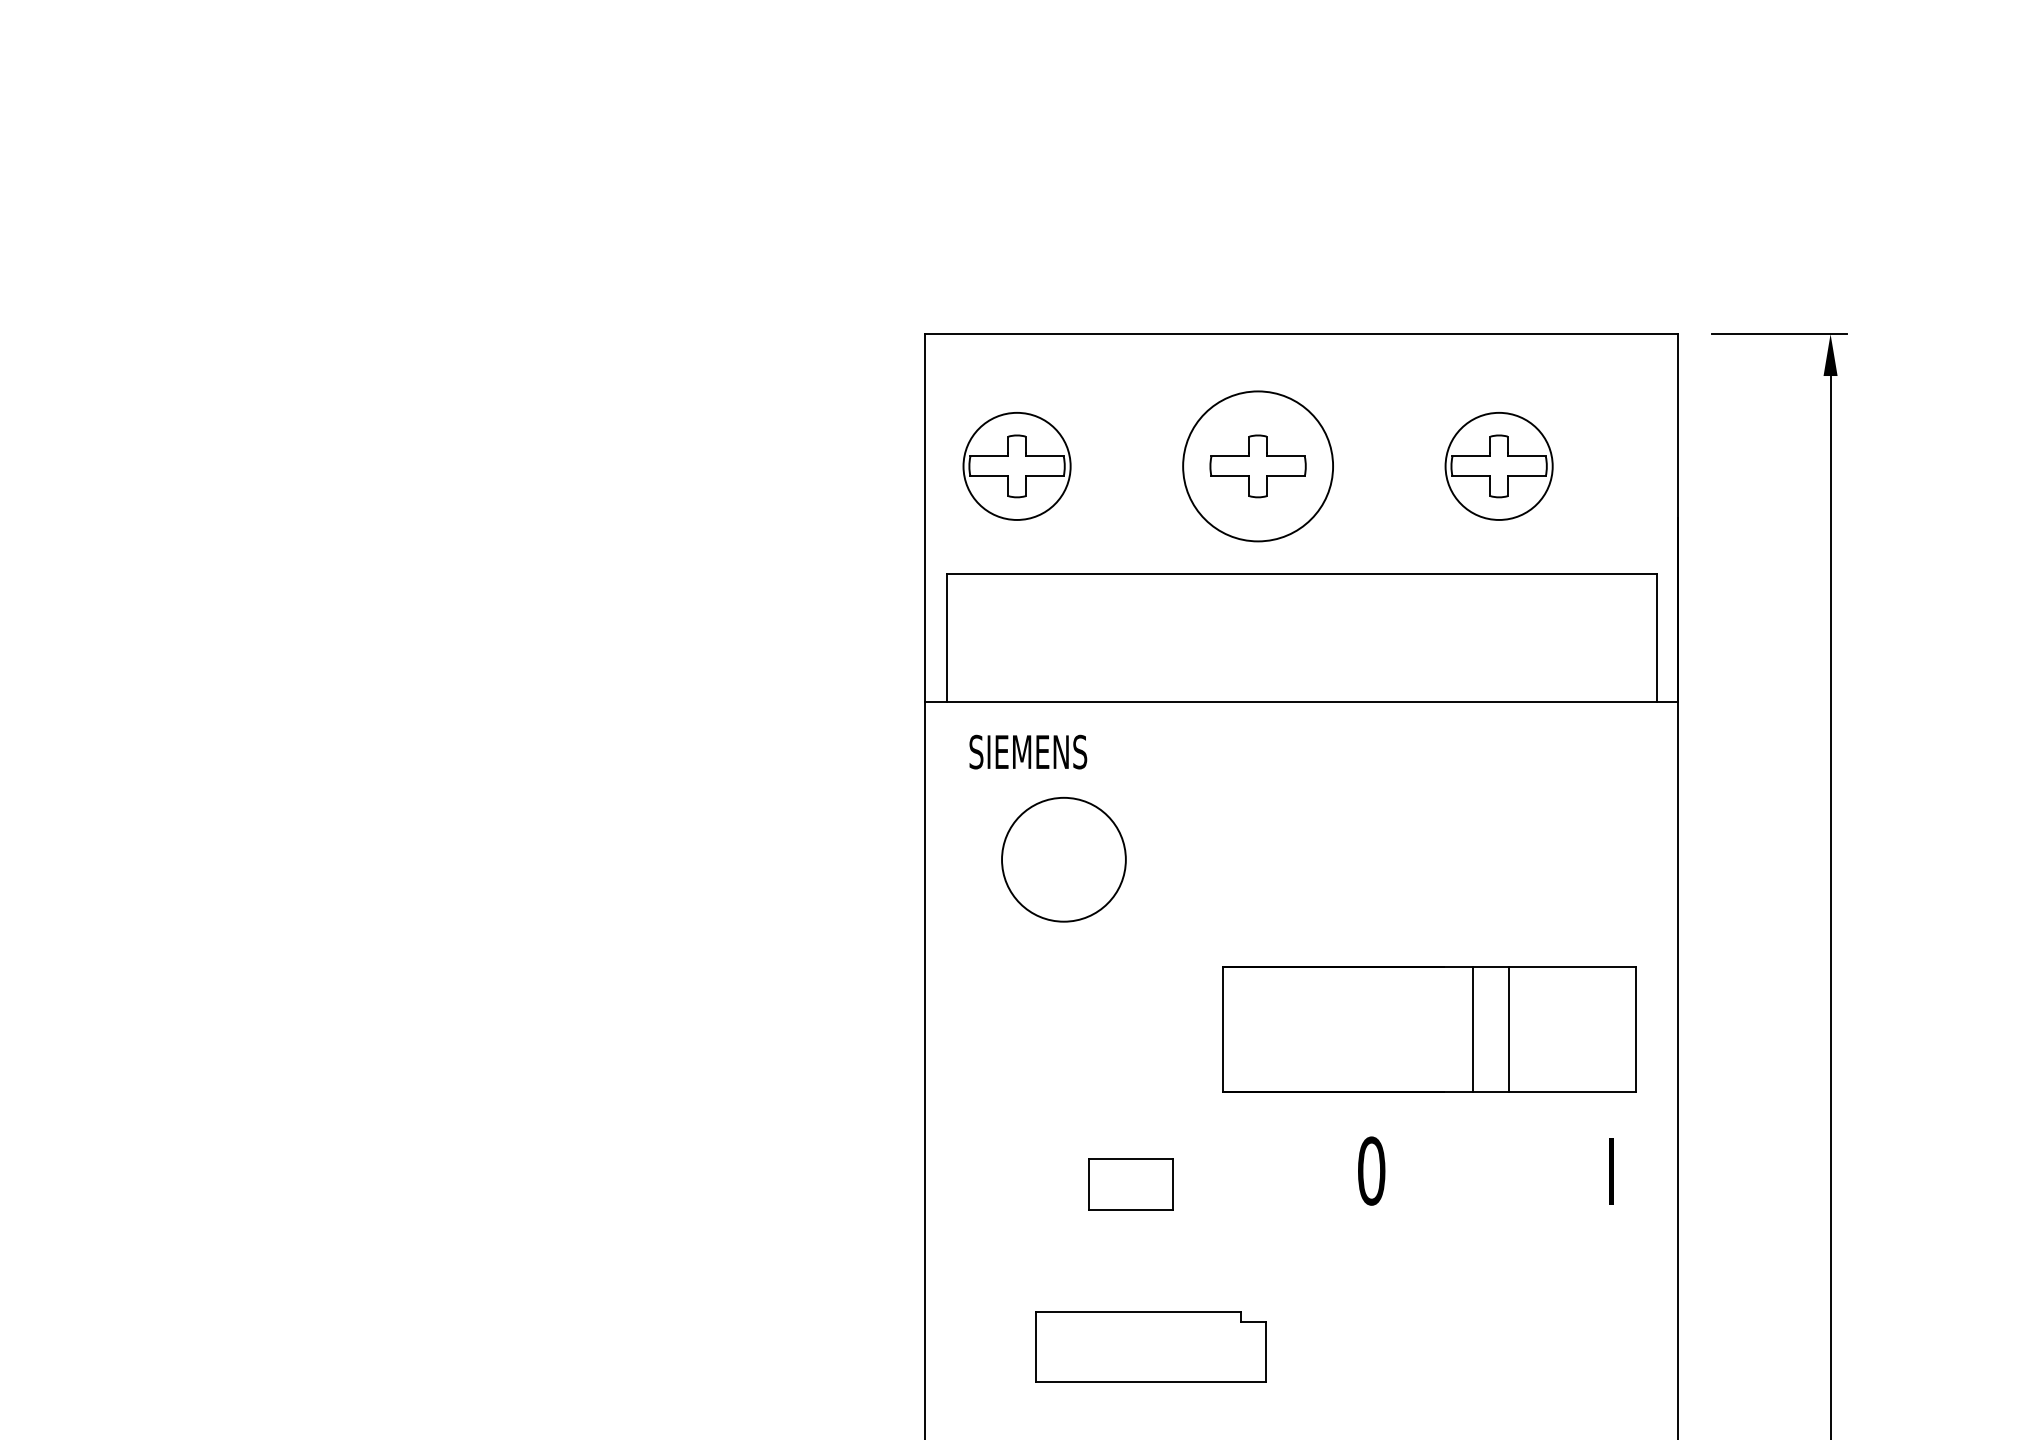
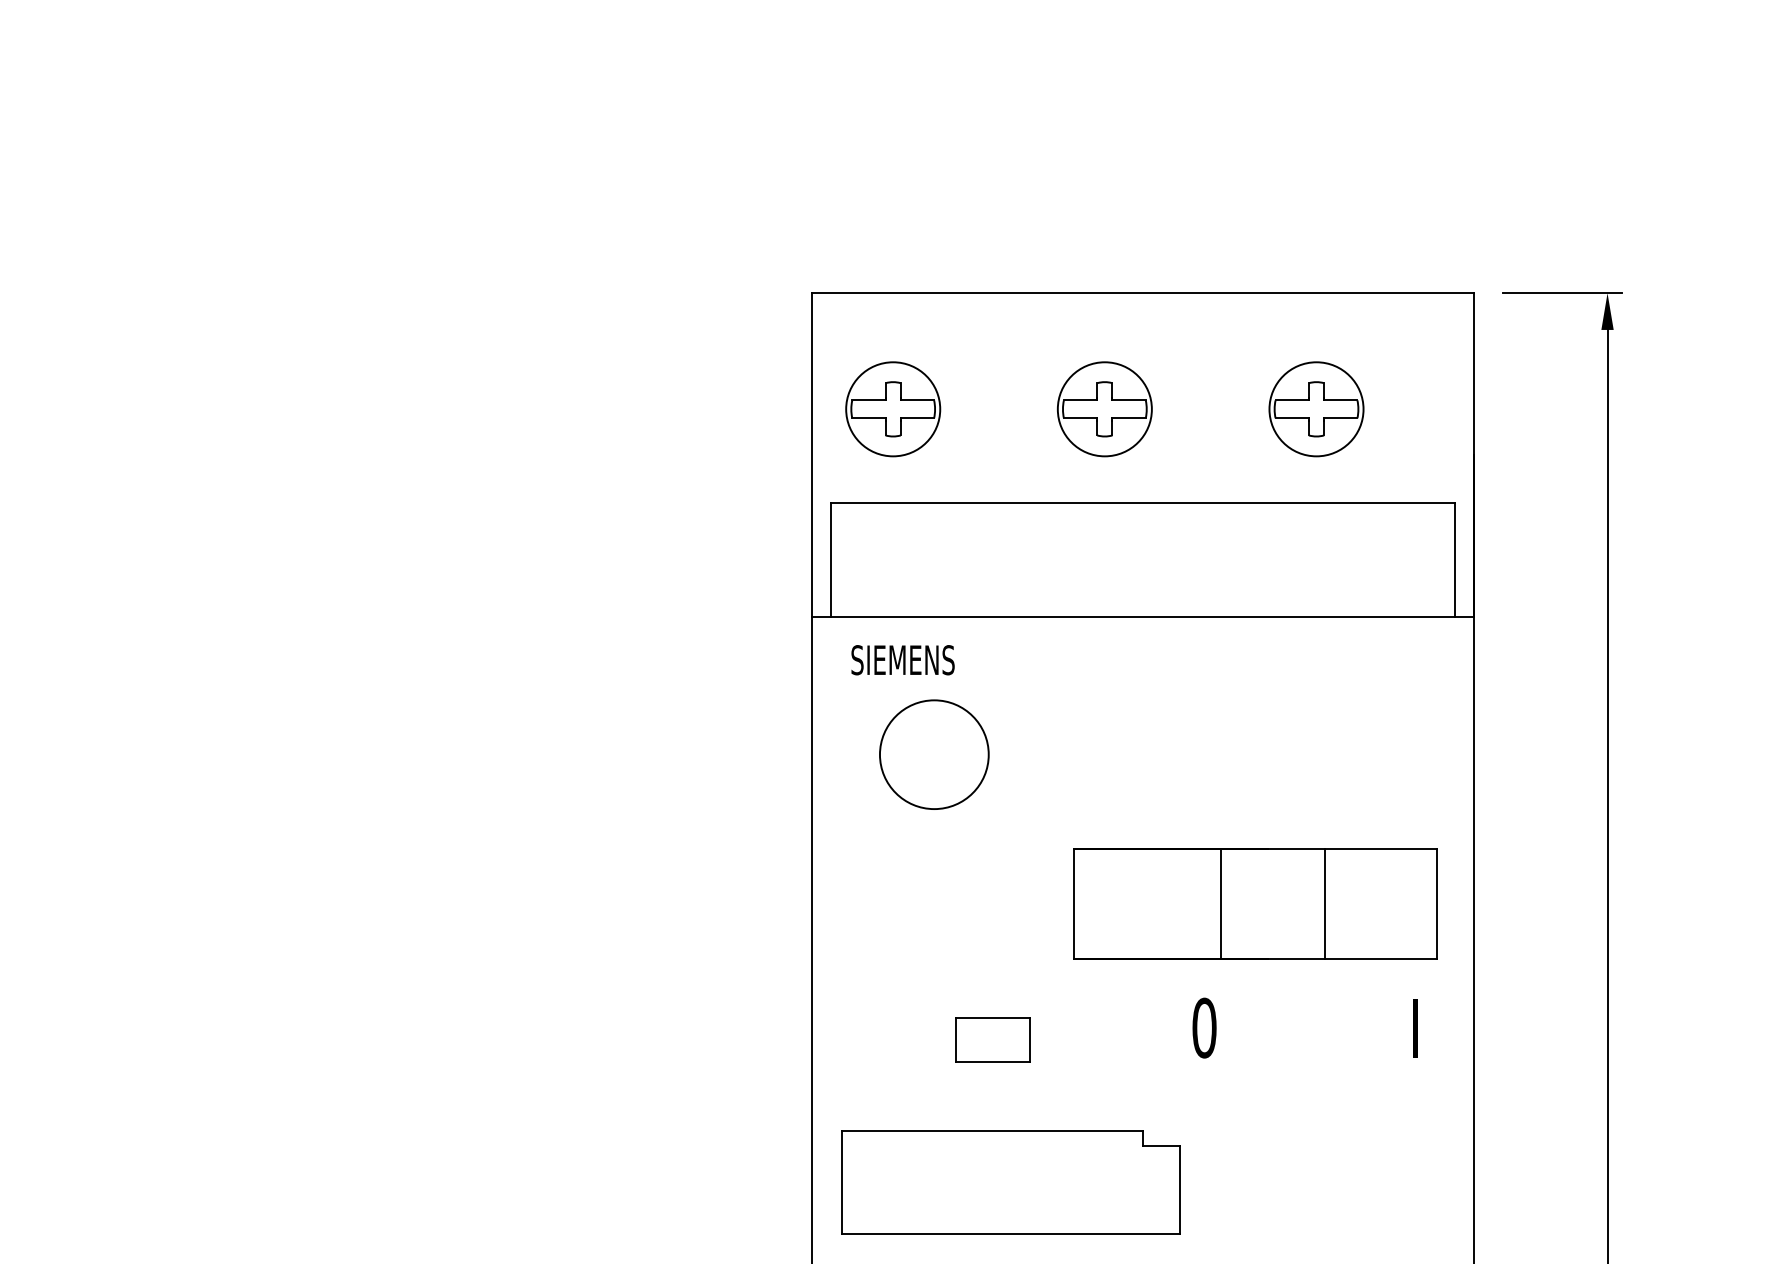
circle: (1257, 465) -> (1104, 408), size x0.71
line: (1473, 1029) -> (1221, 903), moved
part: (1150, 1346) -> (1010, 1182), size x1.67

